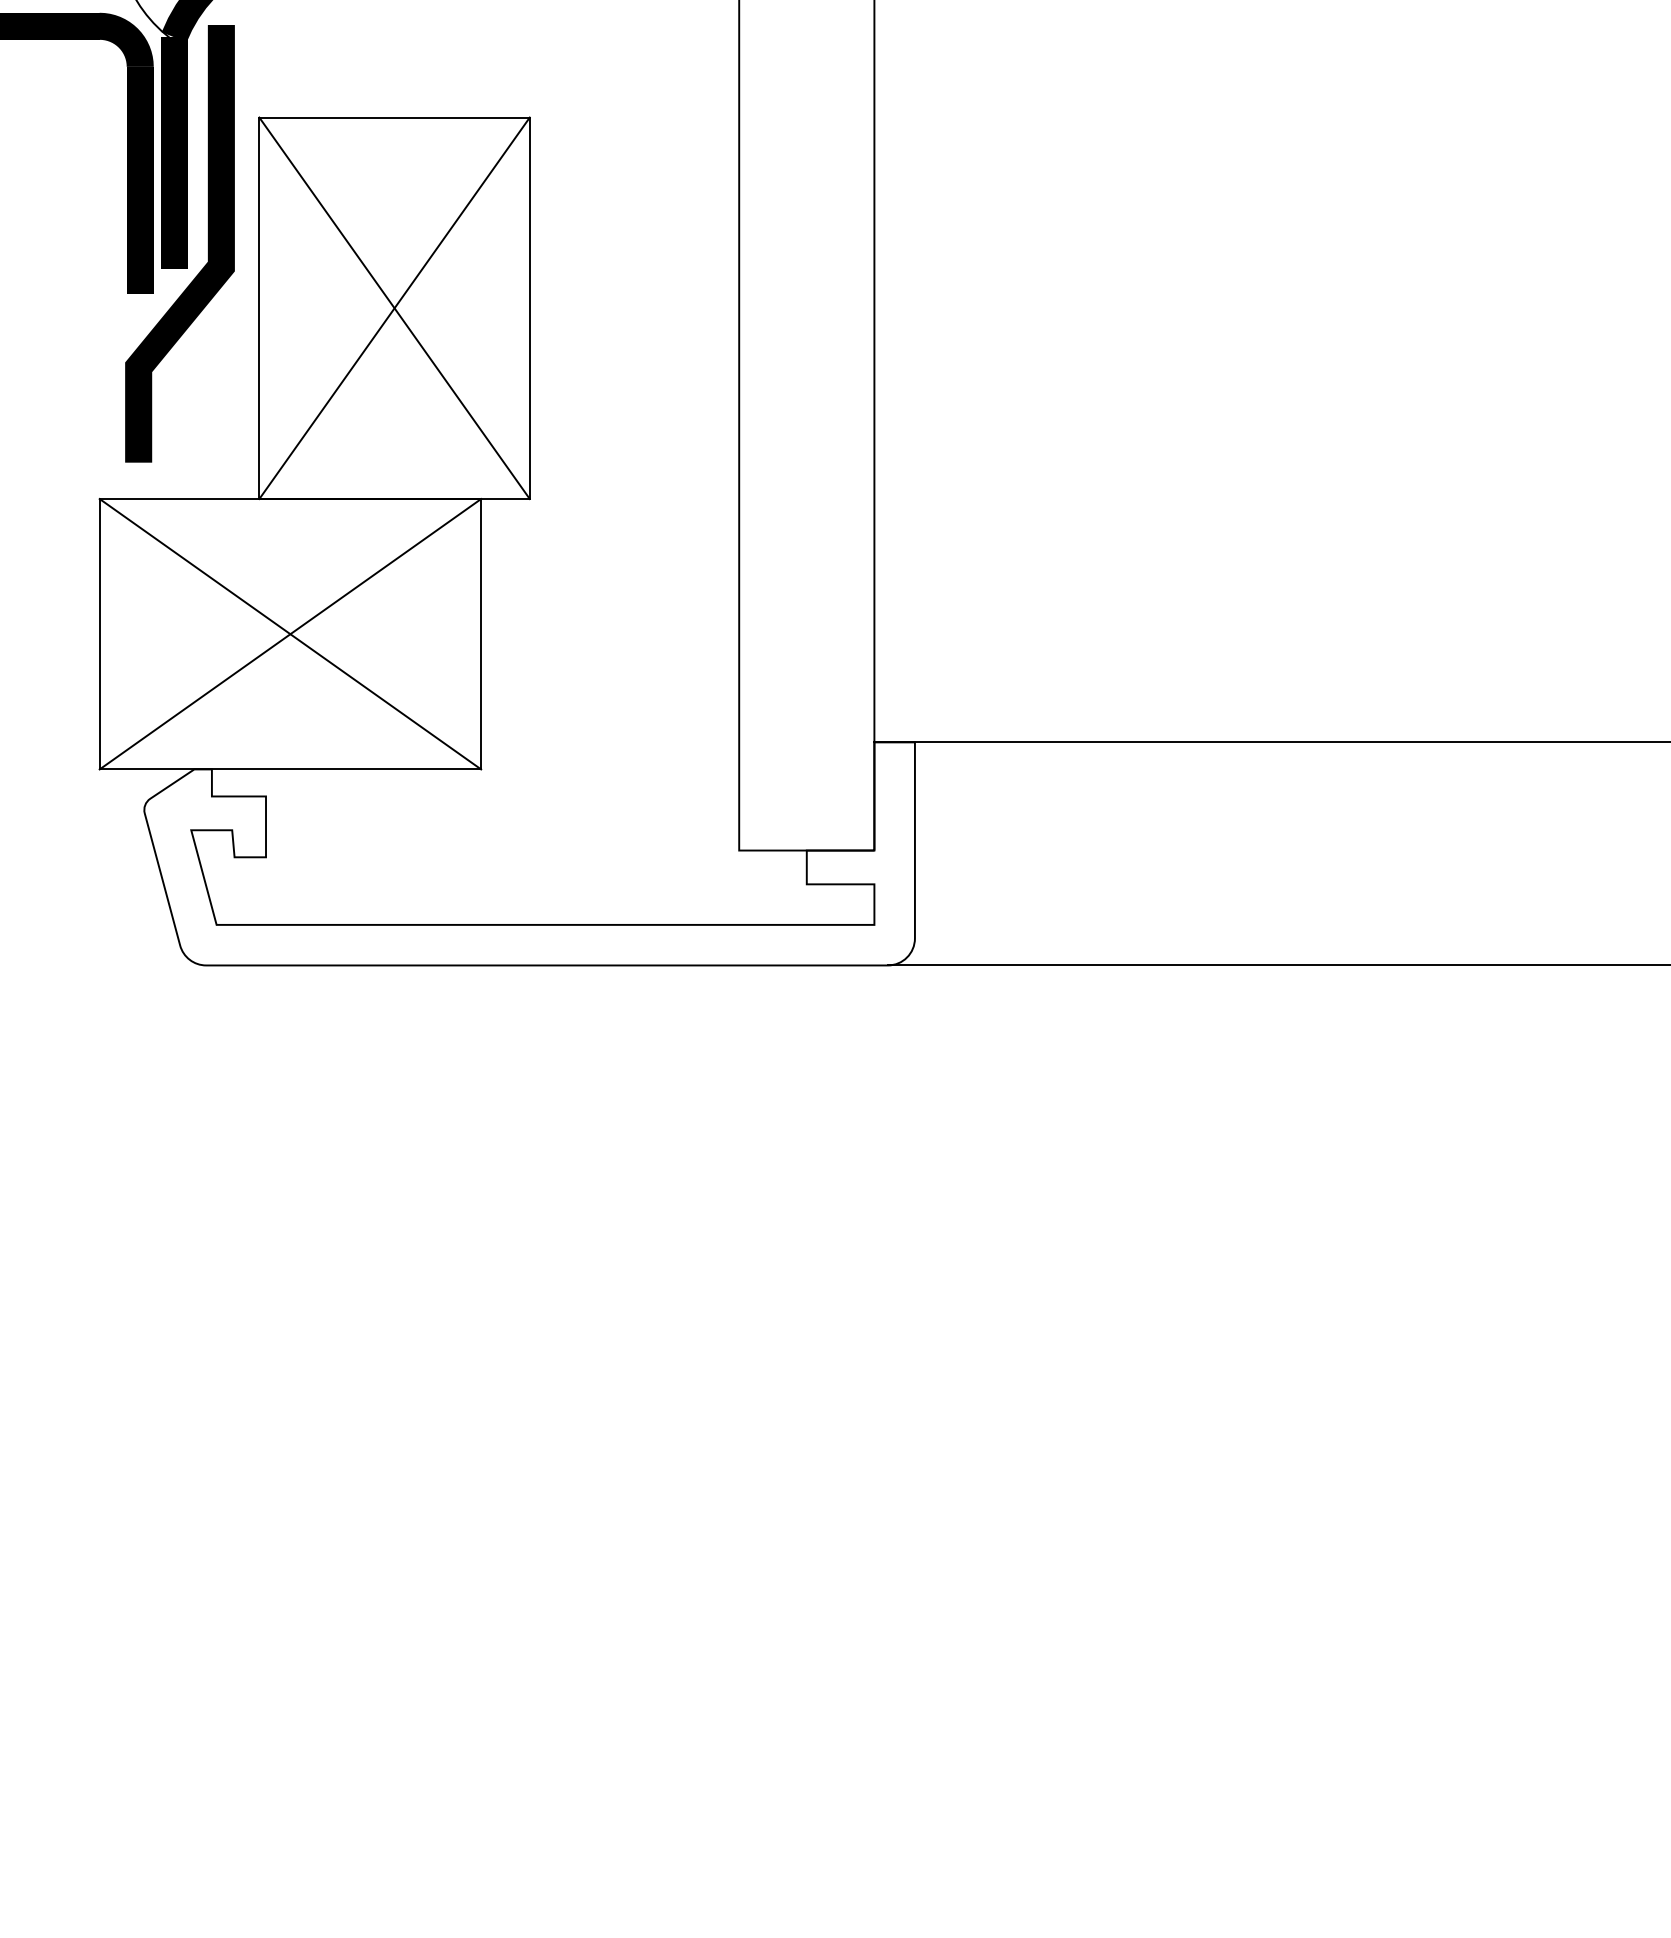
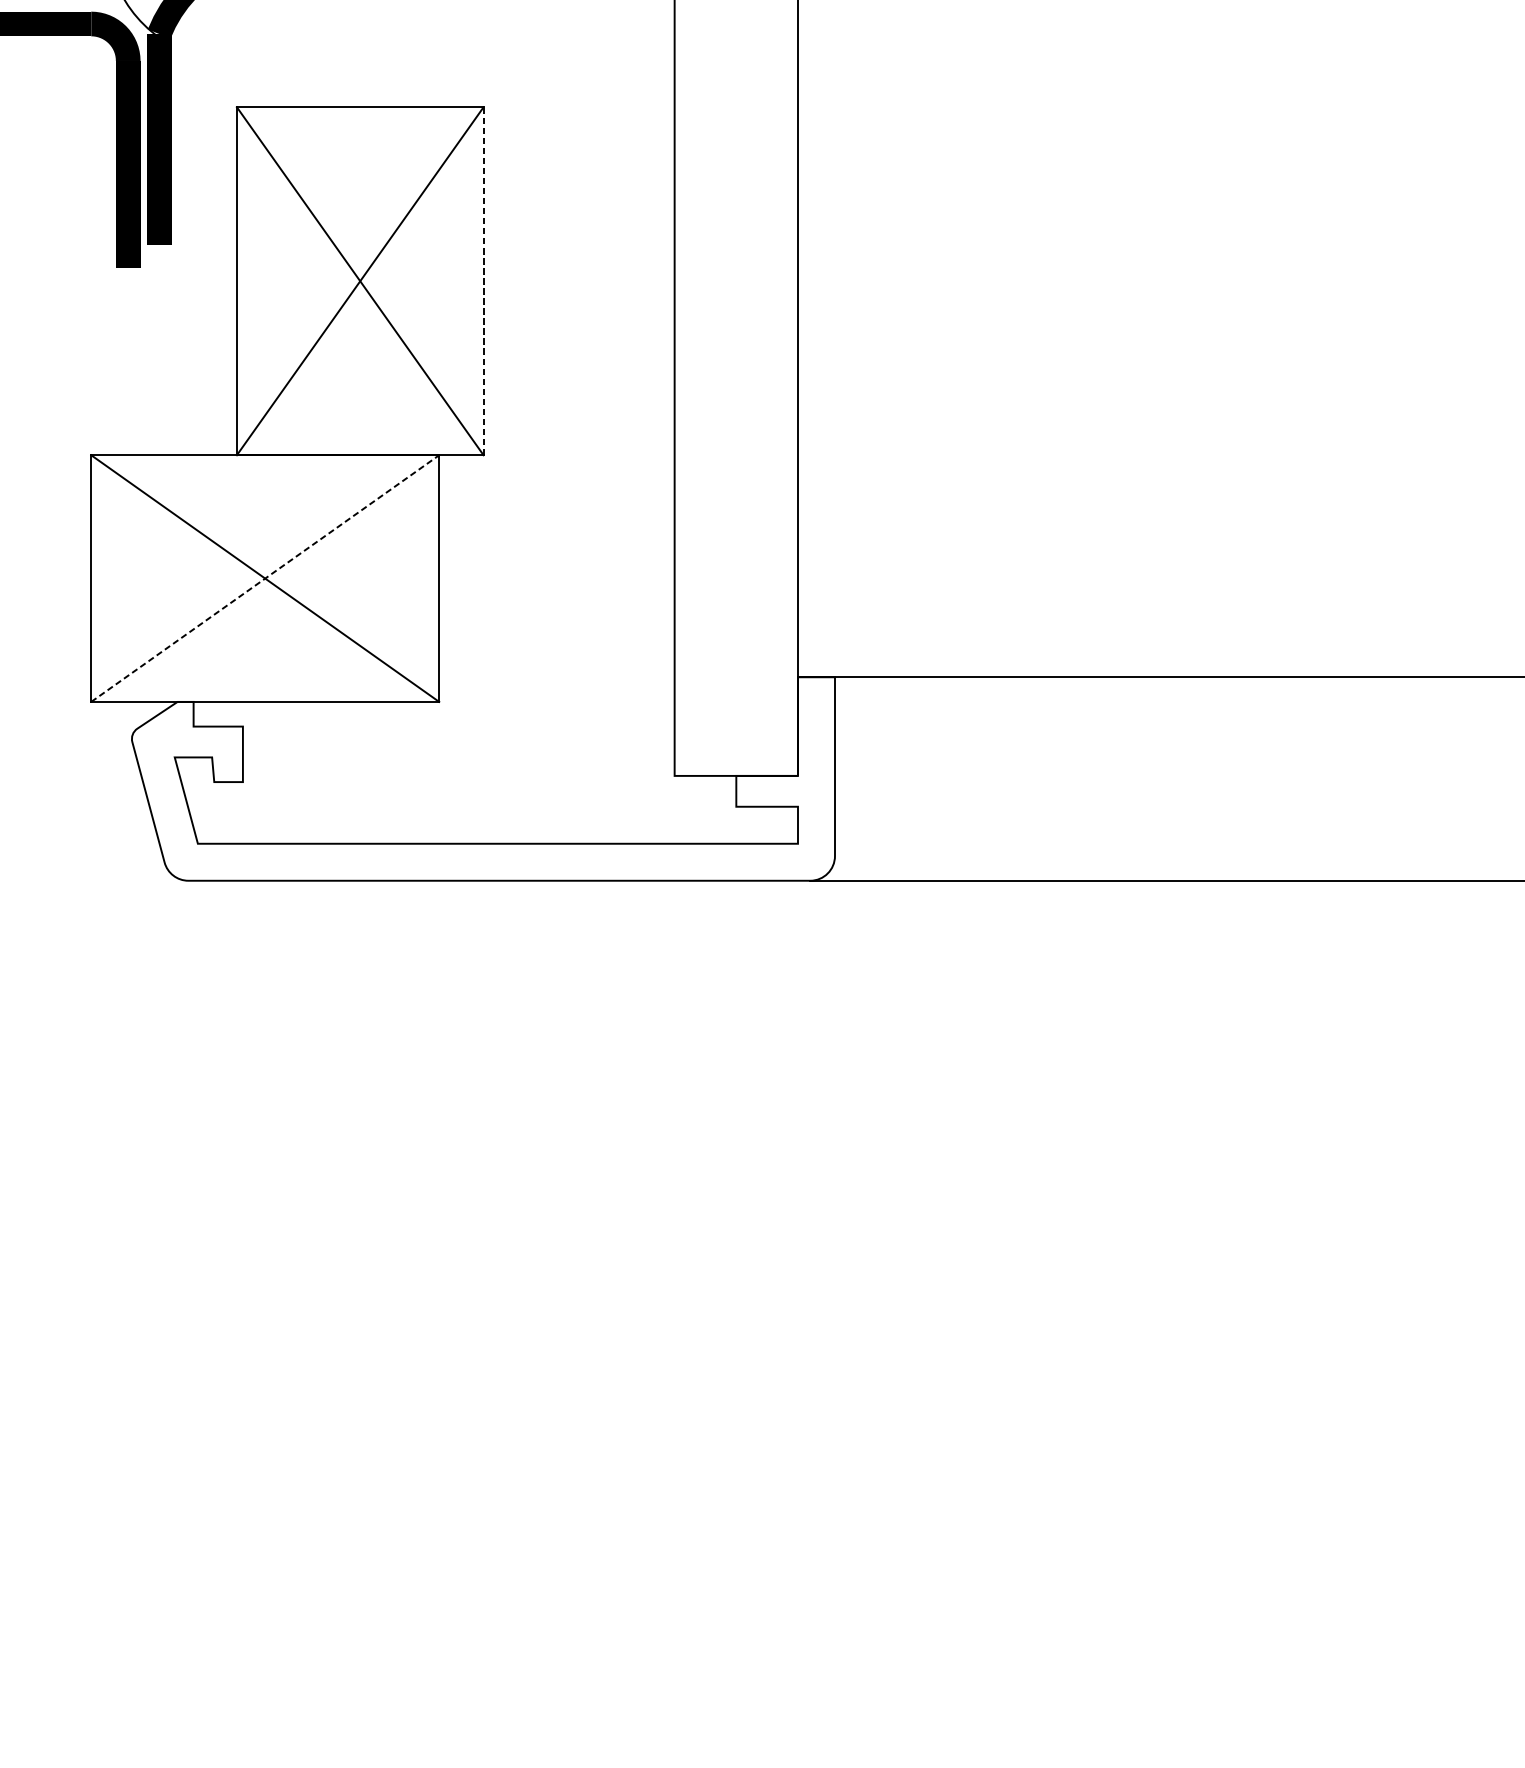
line: (207, 243) -> (189, 222), removed
line: (529, 308) -> (483, 281), solid -> dashed
line: (290, 634) -> (265, 578), solid -> dashed

